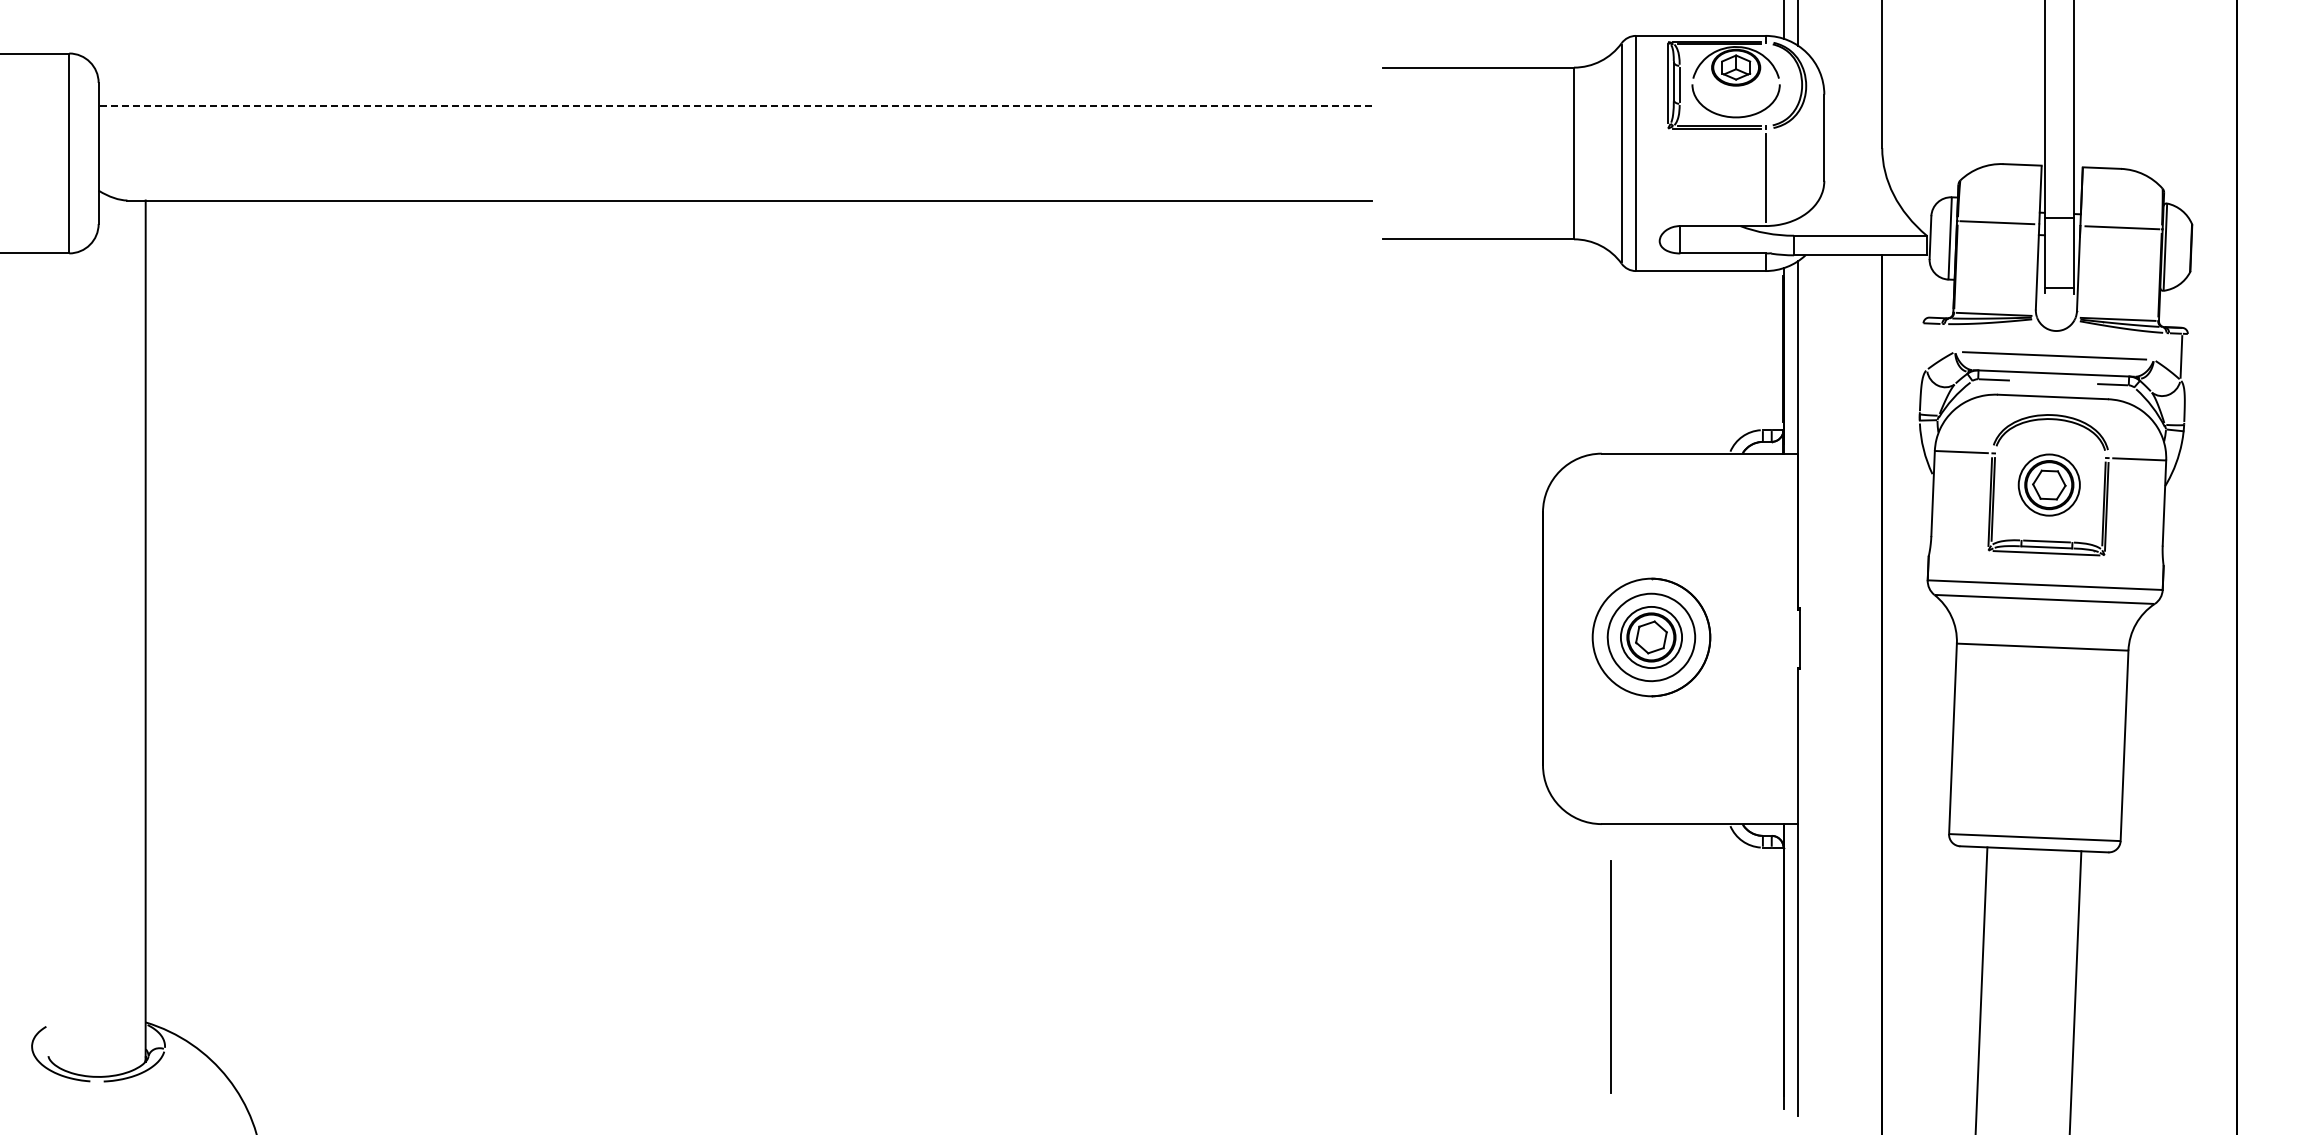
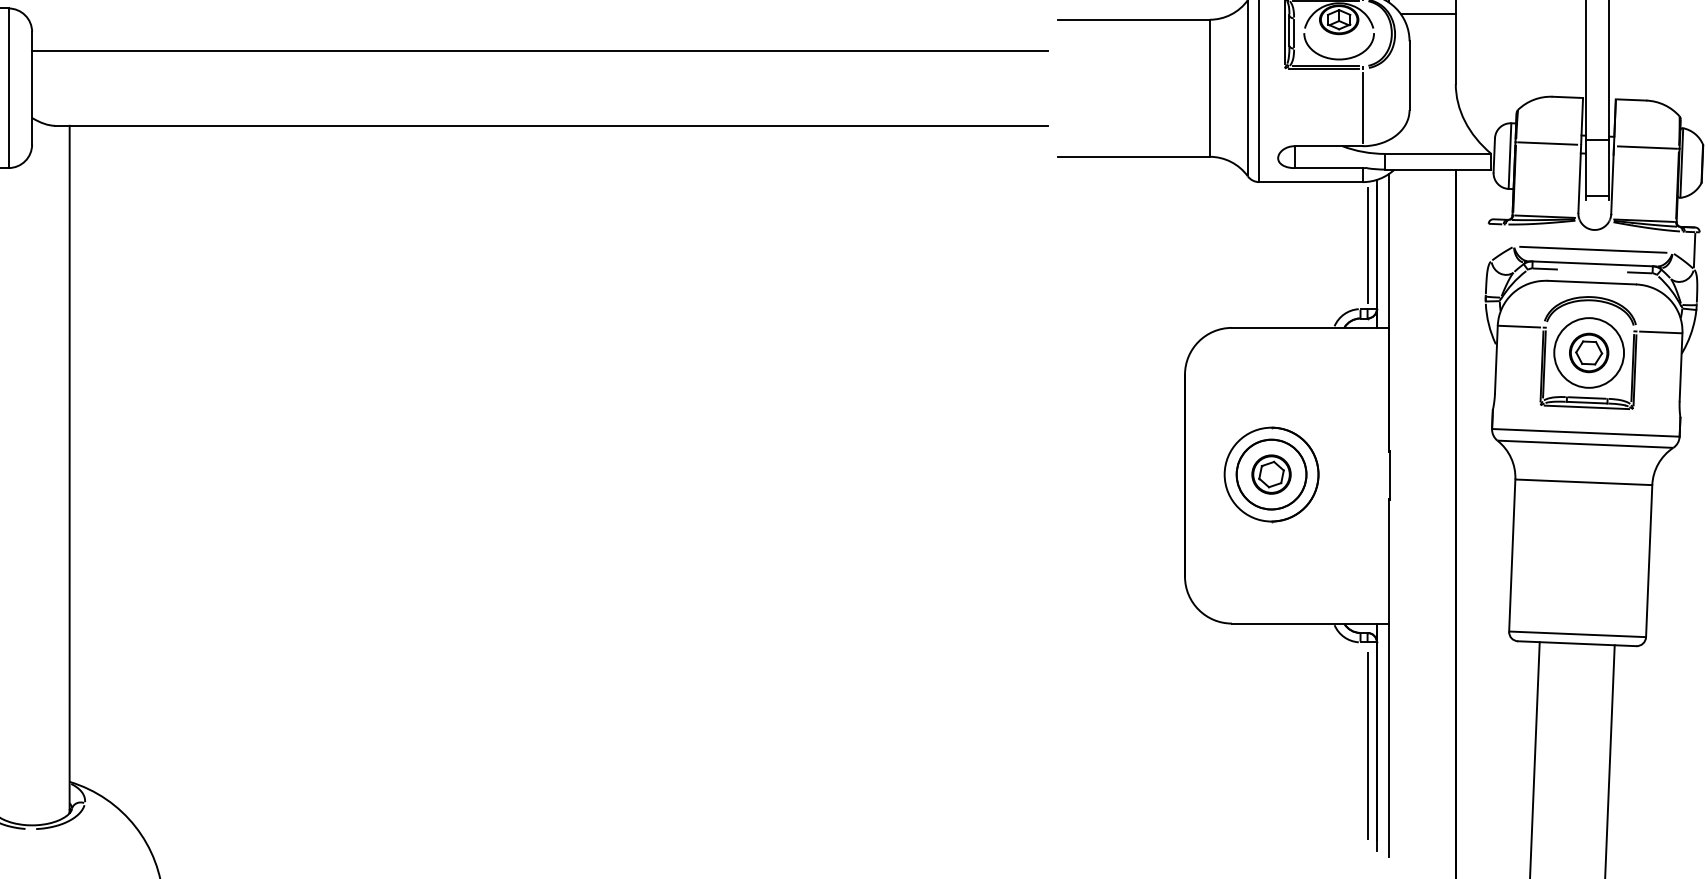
line: (1847, 60) -> (1428, 14), added
line: (734, 106) -> (539, 50), dashed -> solid
line: (1771, 350) -> (1367, 245), added
circle: (2049, 484) -> (1589, 352), size x1.43
circle: (1651, 637) -> (1271, 474), size x1.43
line: (1610, 976) -> (1367, 745), moved

